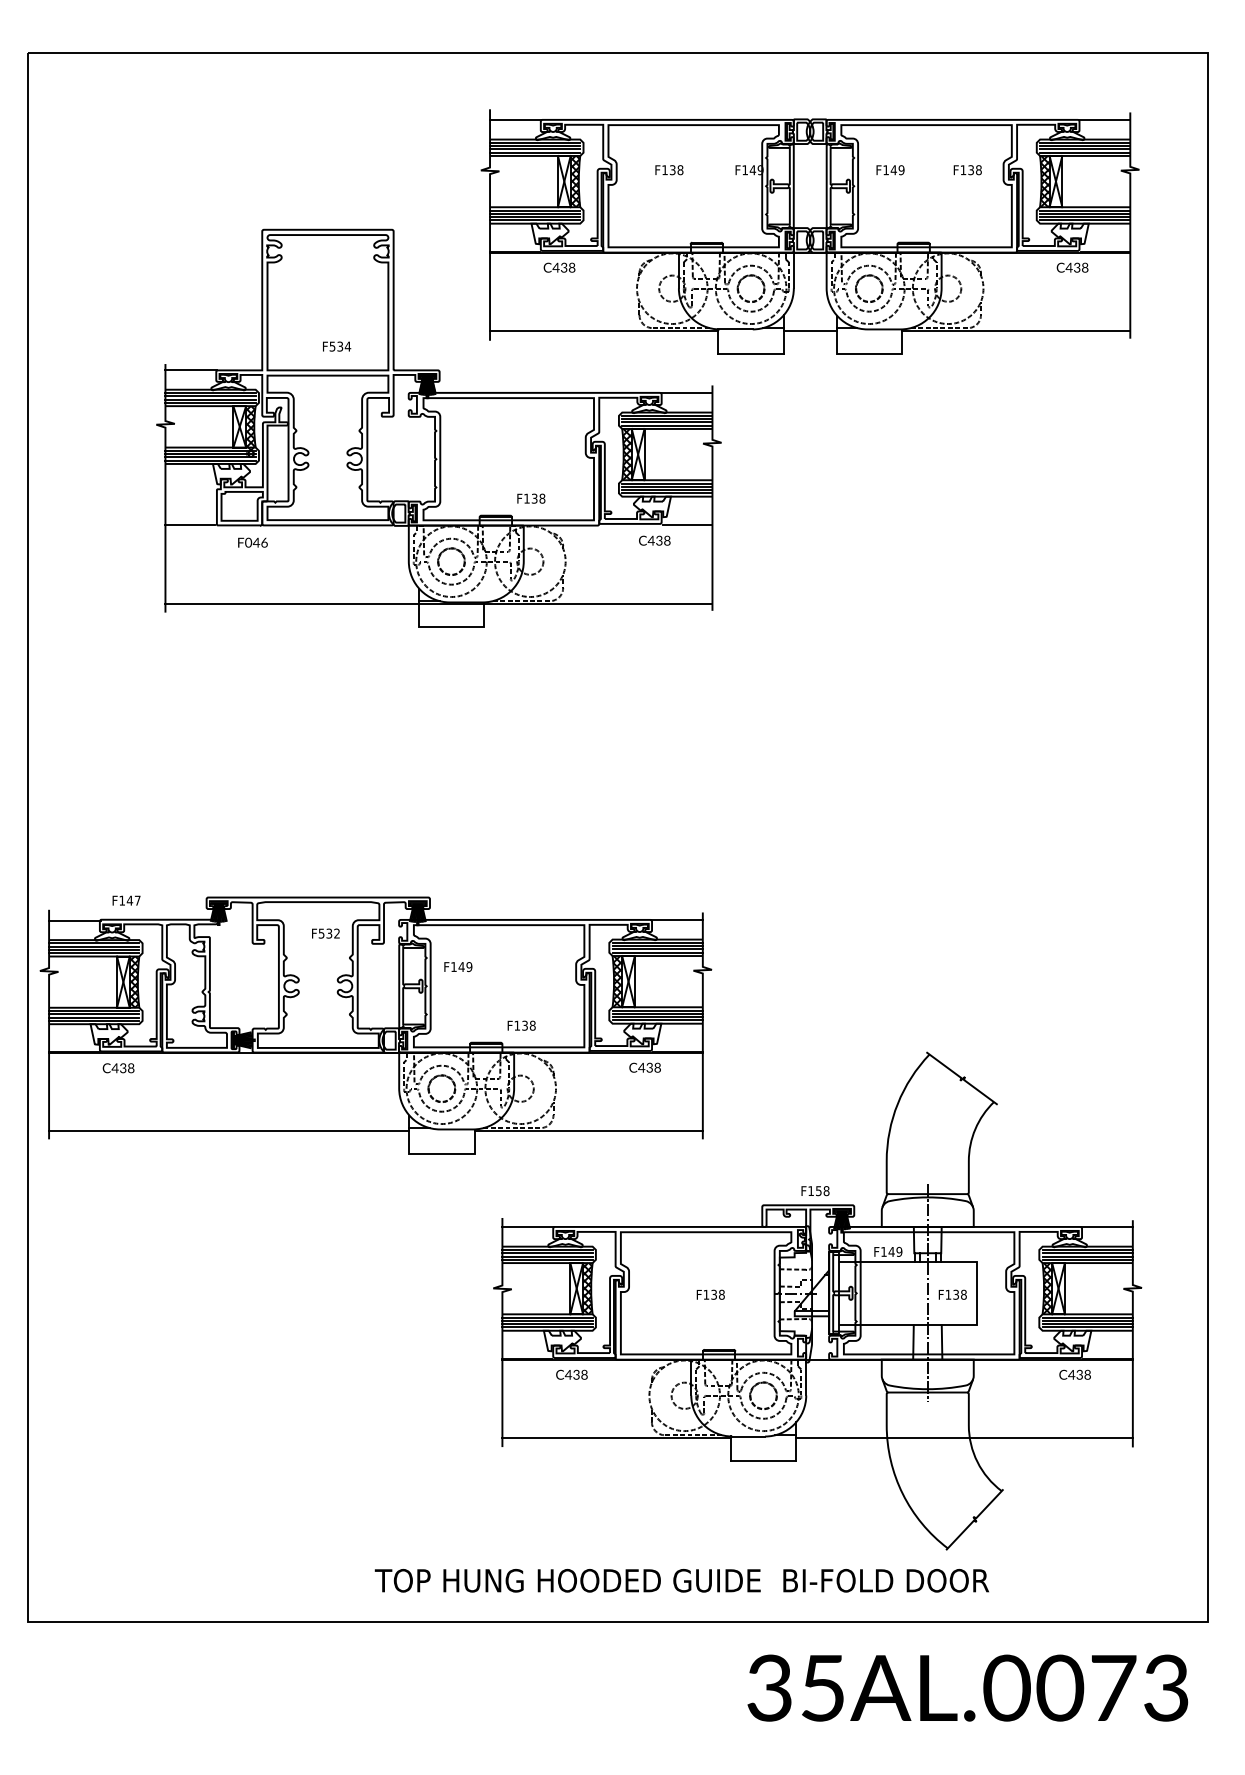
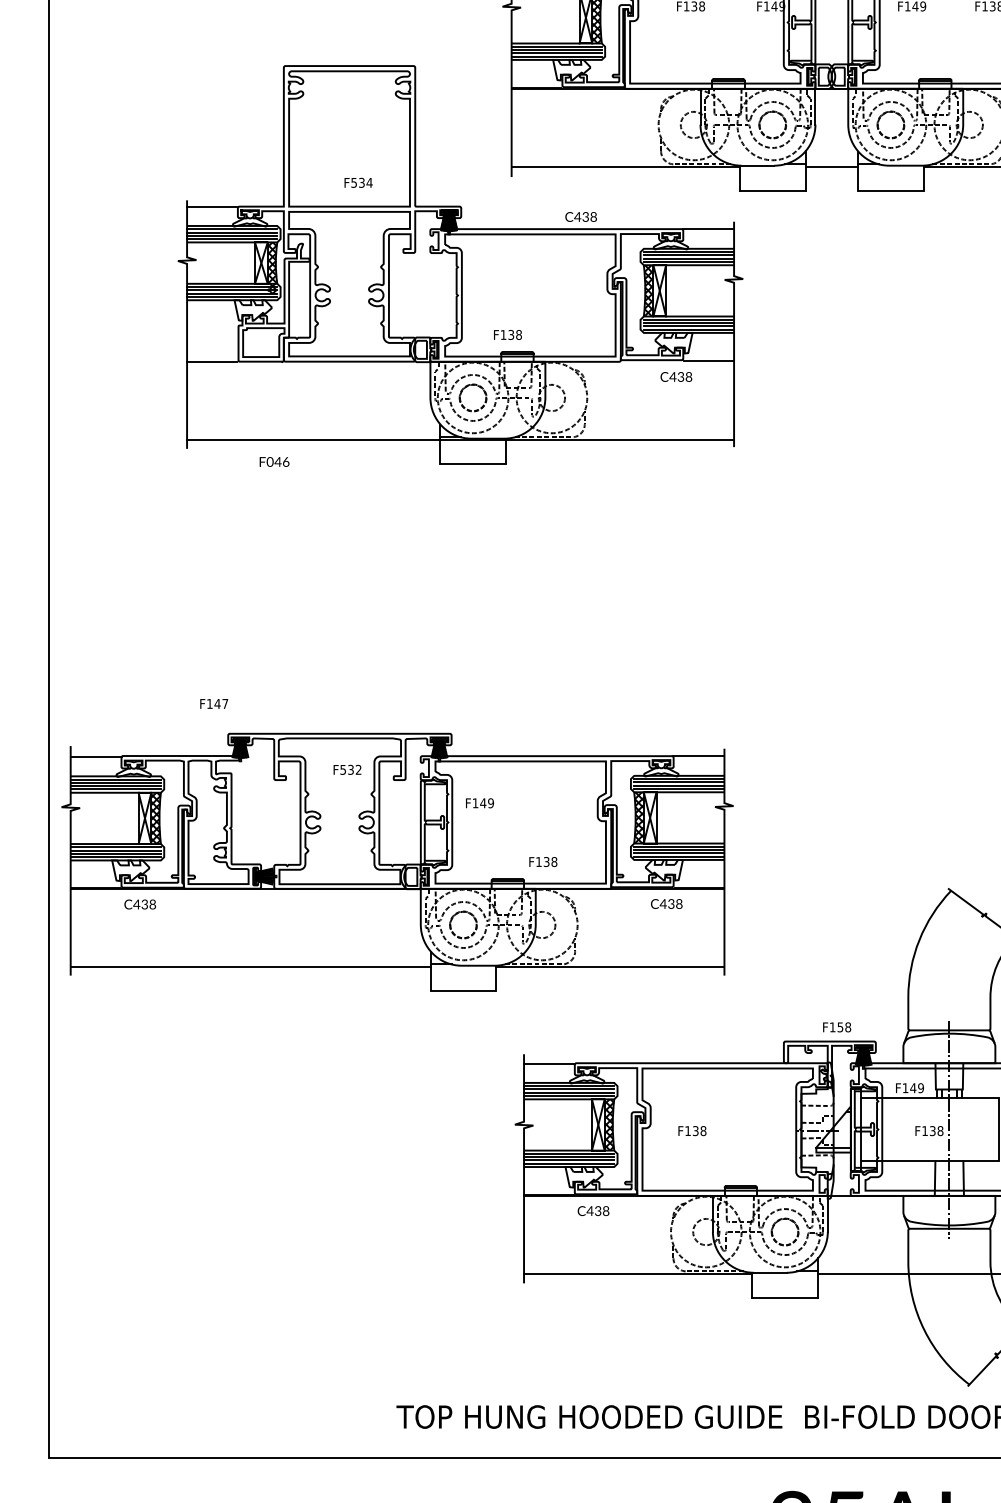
text: (559, 267) -> (581, 216), moved
text: (531, 498) -> (508, 334), moved
text: (252, 542) -> (274, 461), moved
text: (126, 900) -> (214, 703), moved
text: (710, 1294) -> (692, 1130), moved
text: (952, 1294) -> (929, 1130), moved

